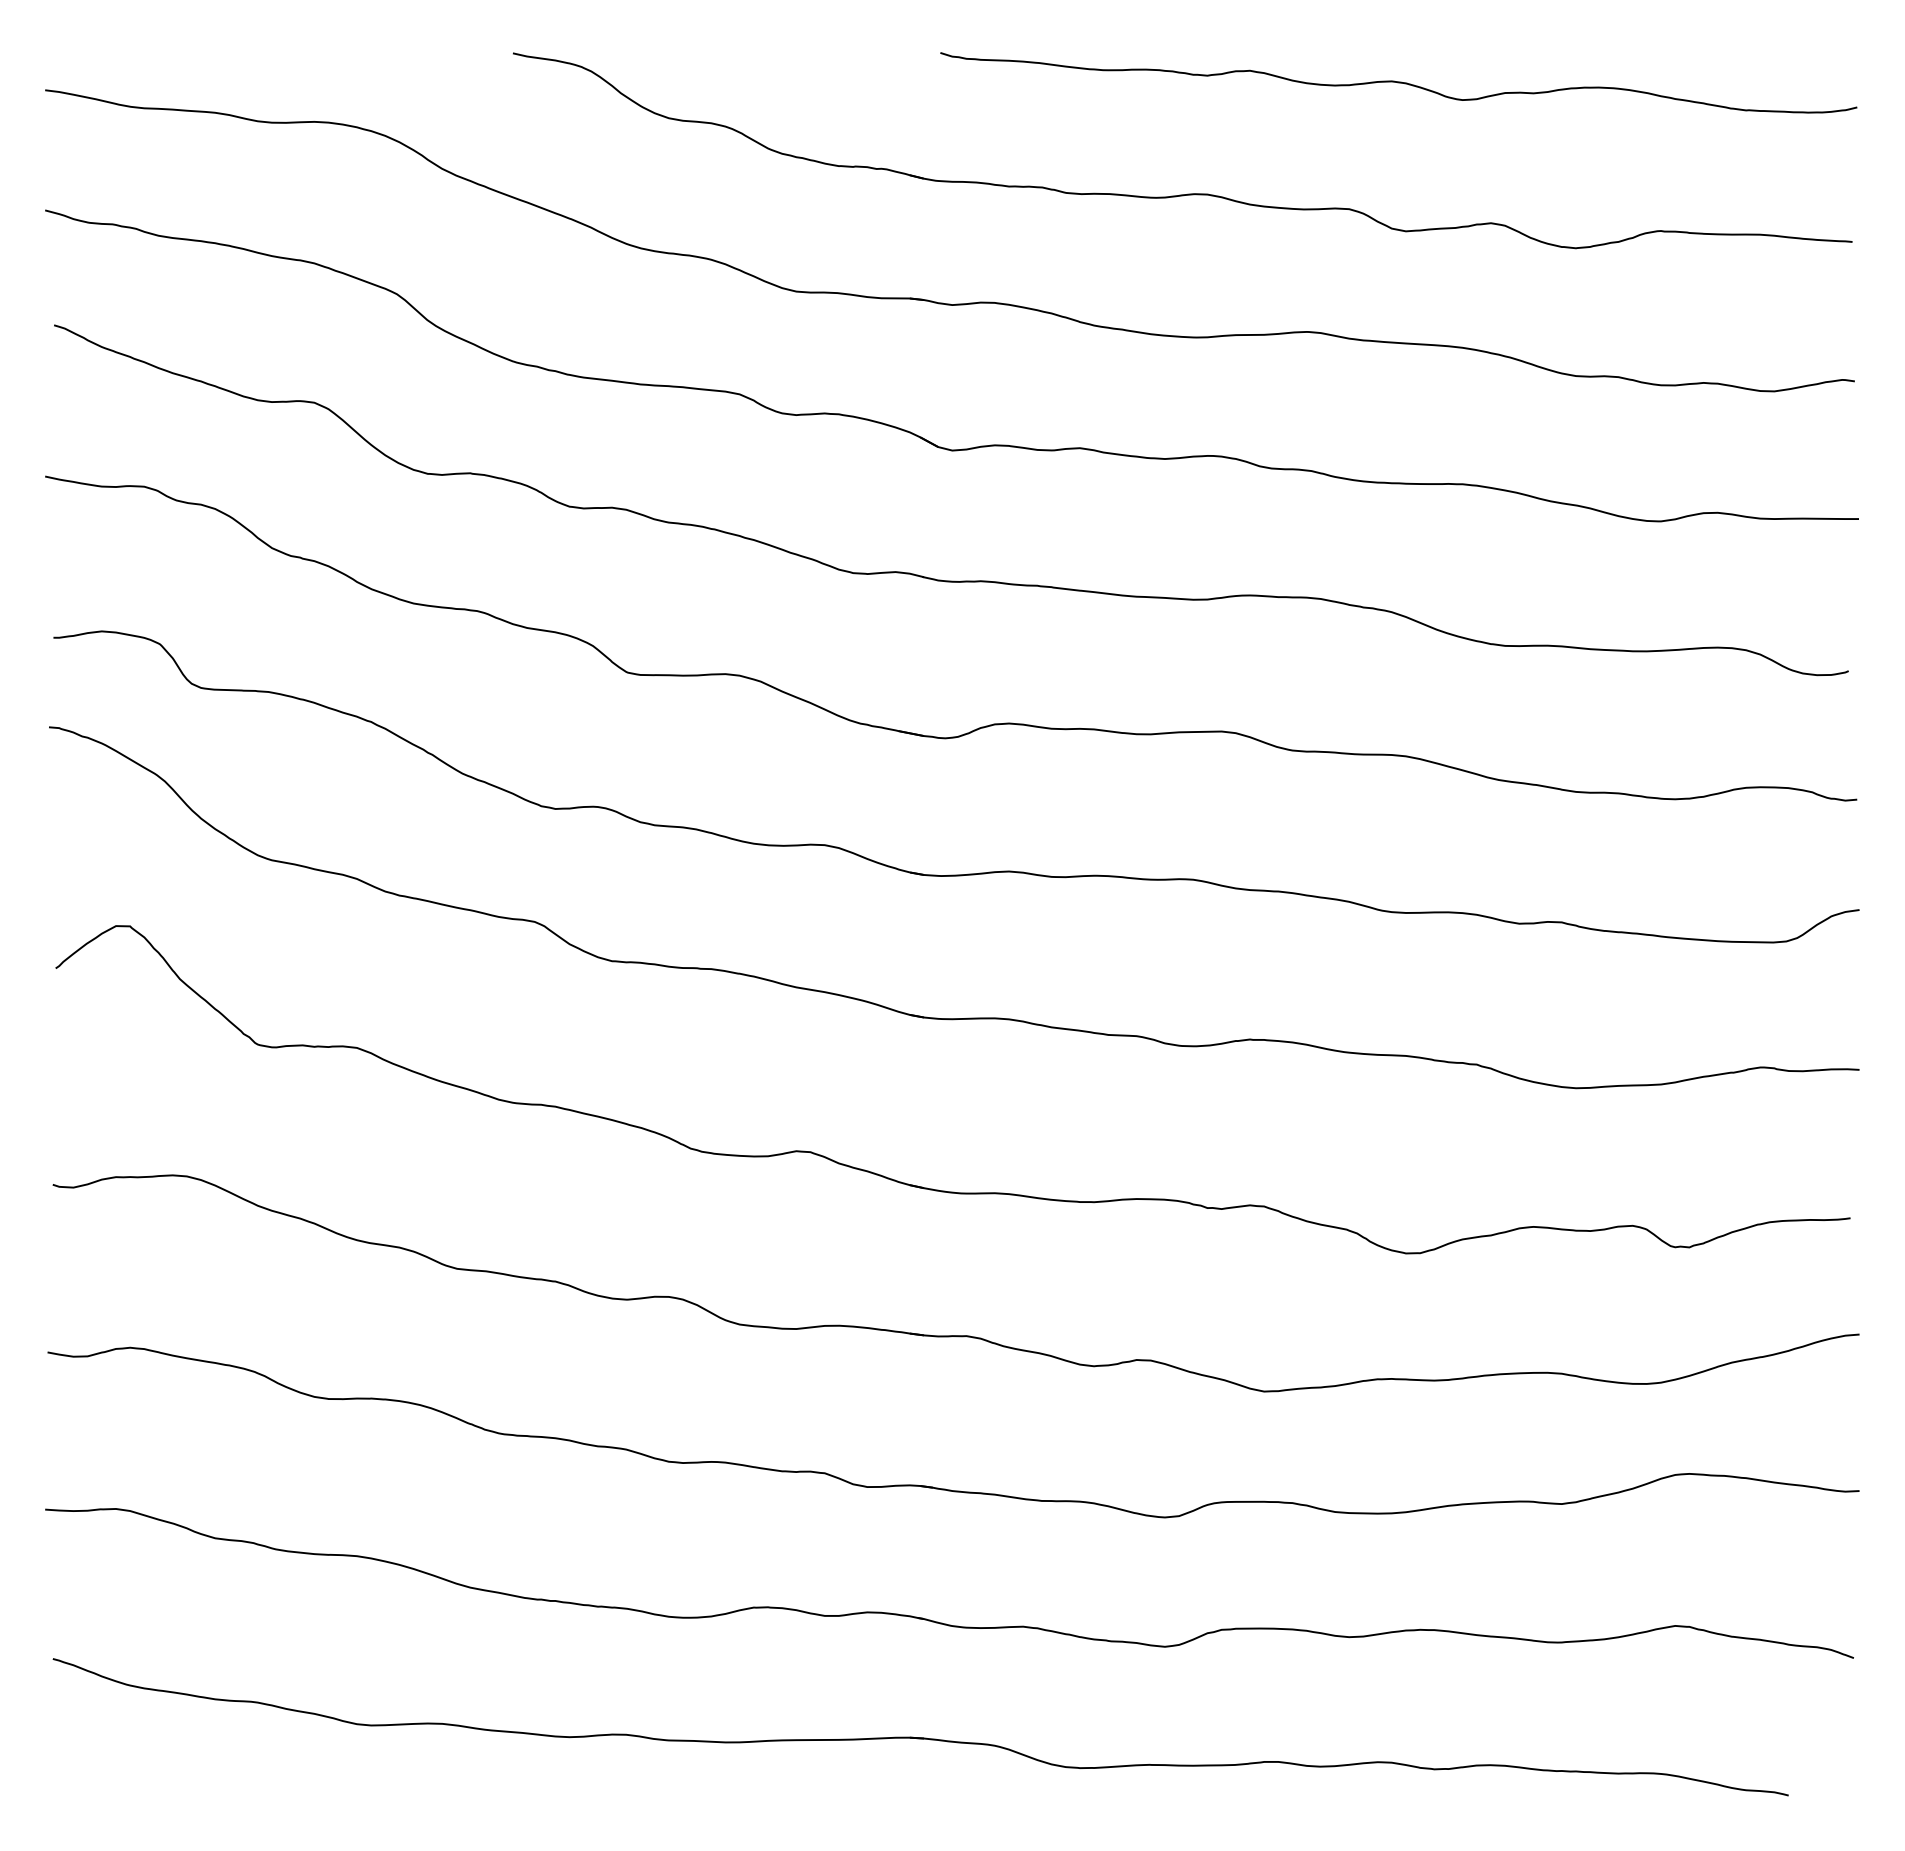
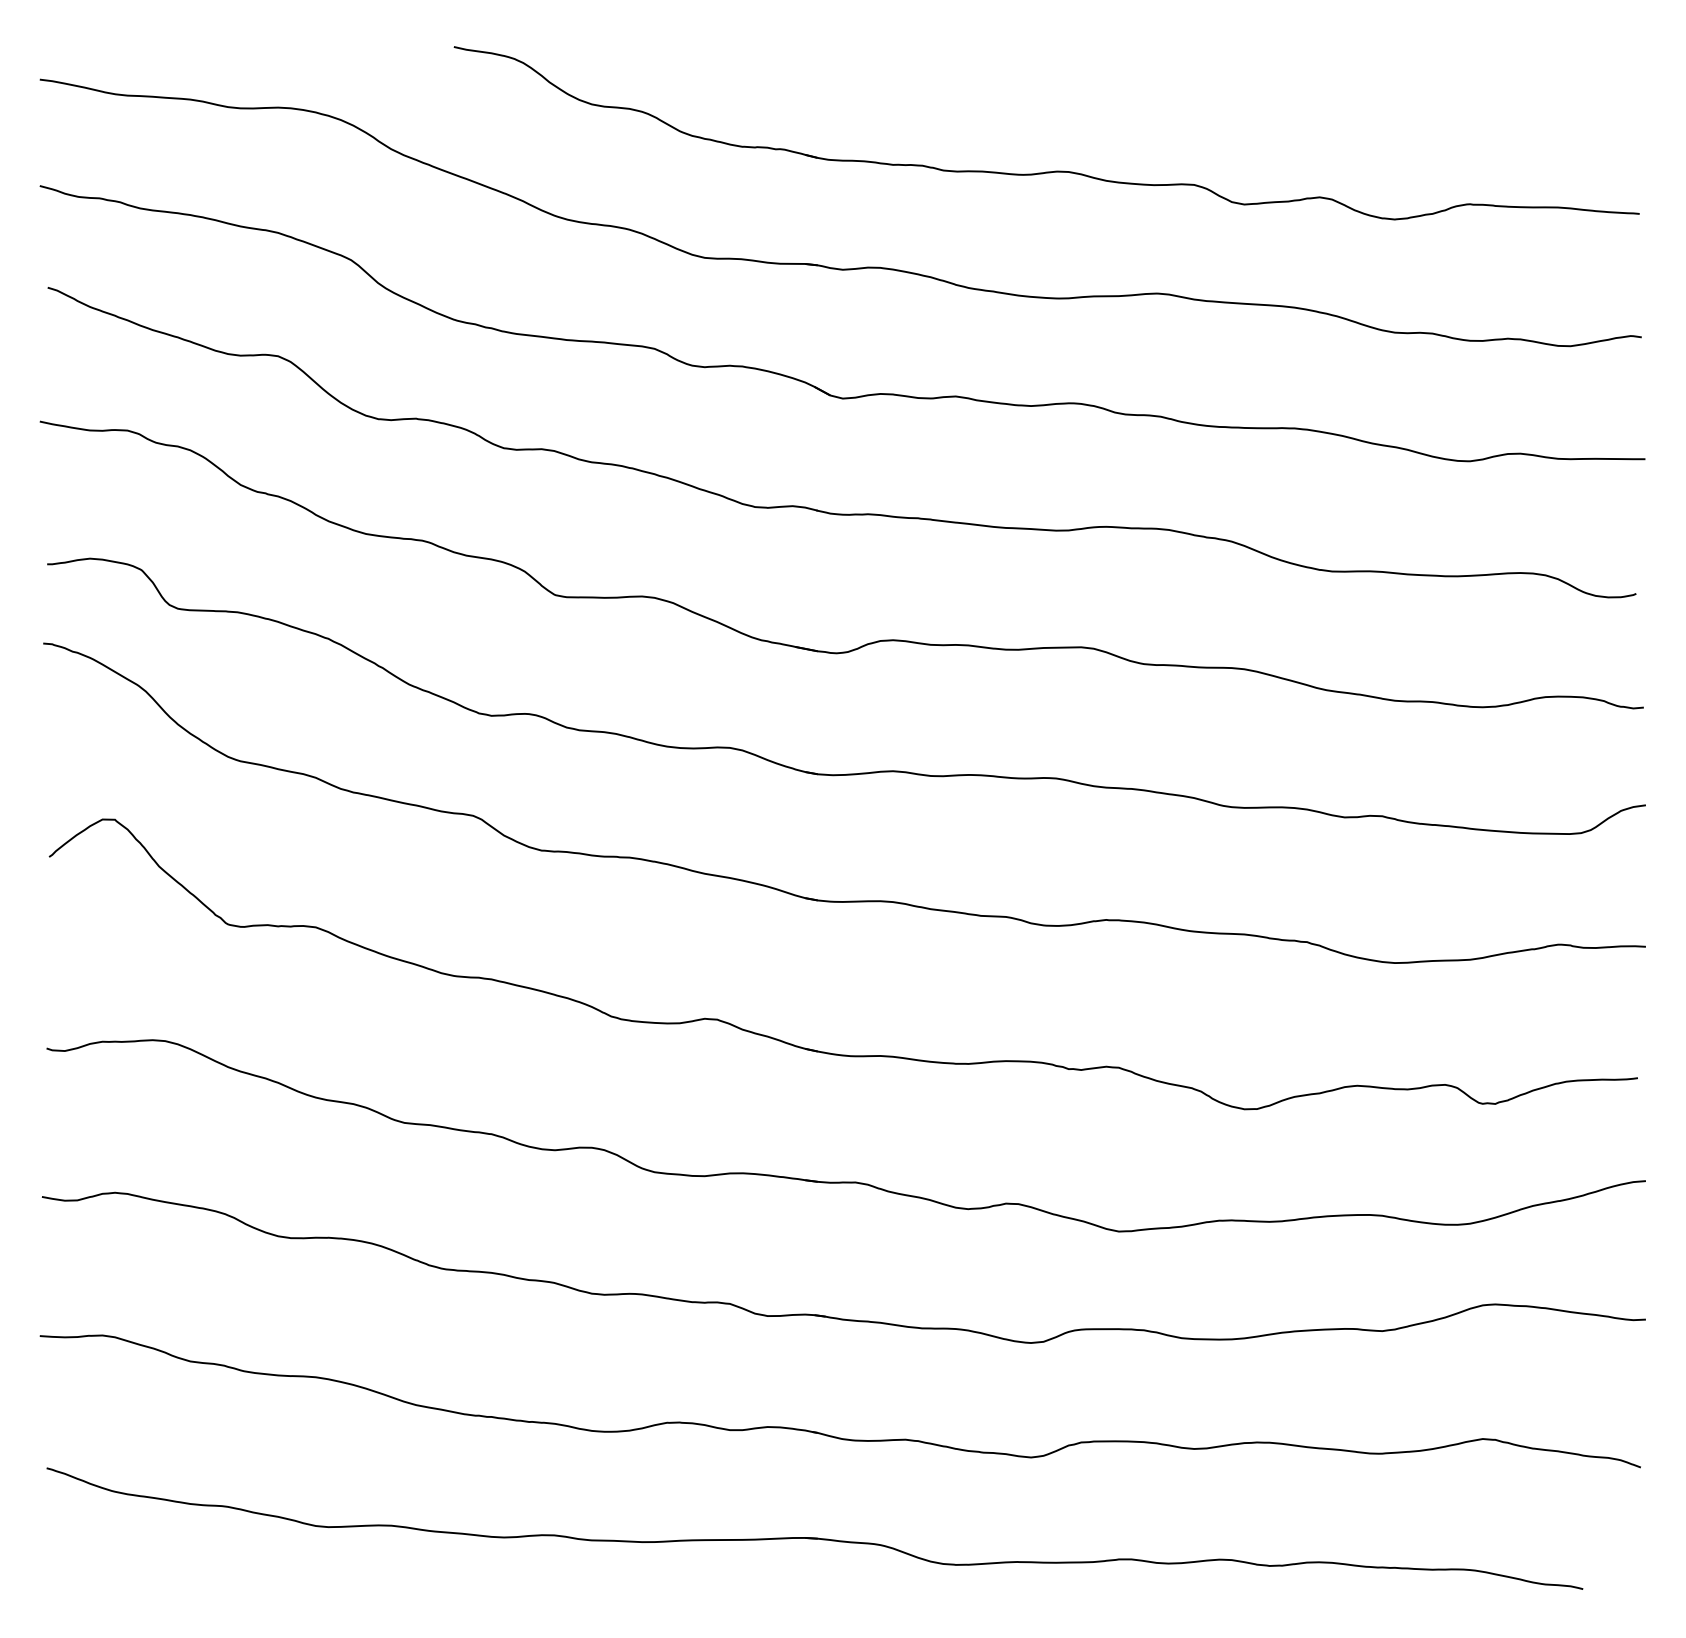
curve: (1398, 82) -> (1237, 72), removed

